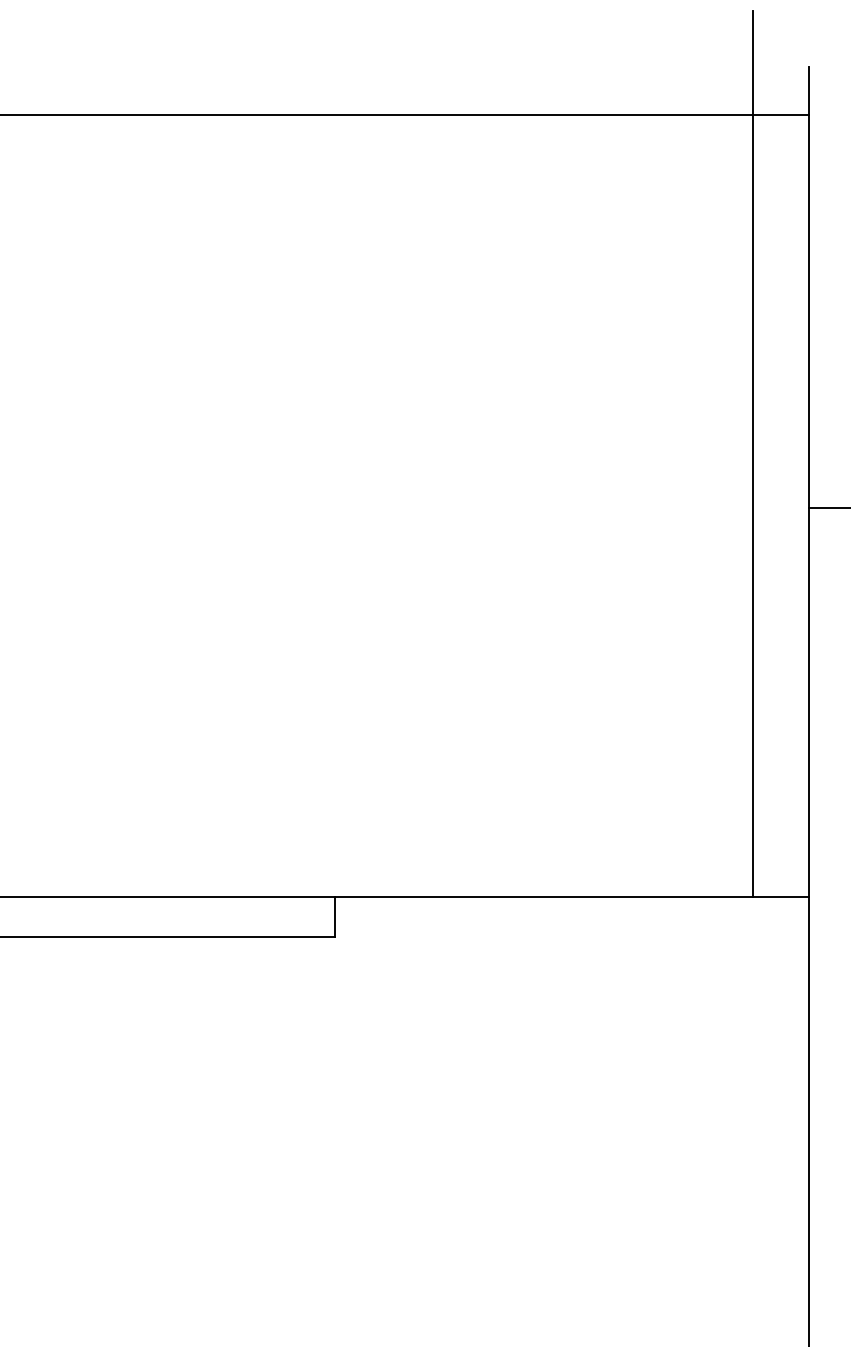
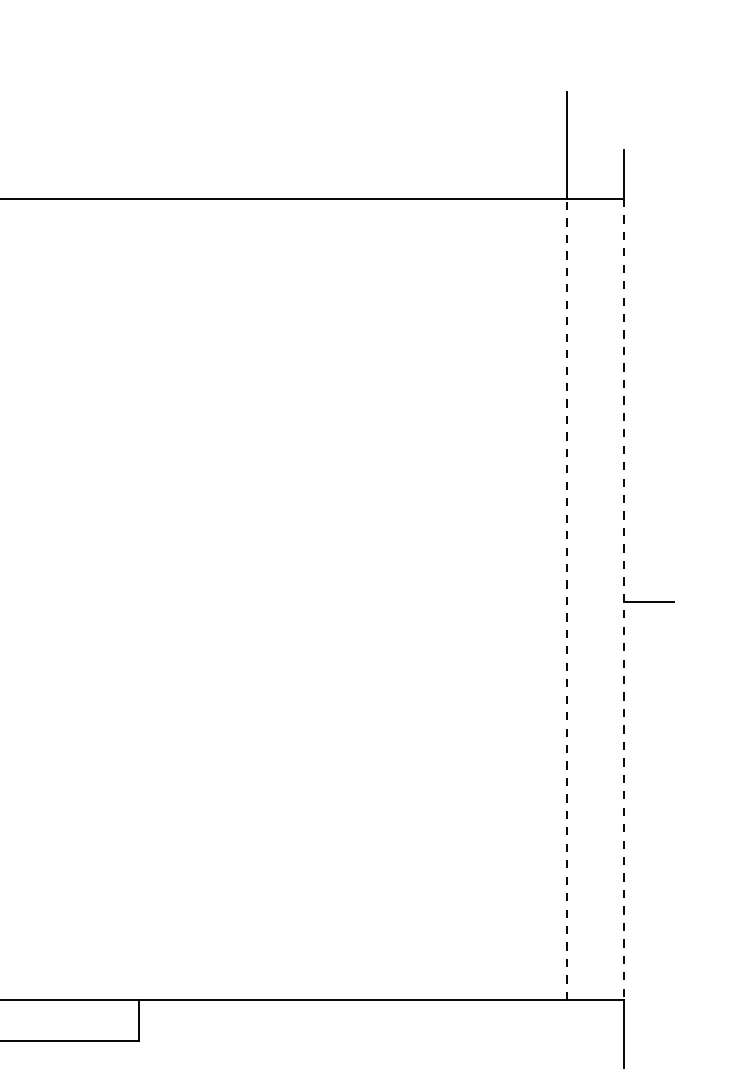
line: (752, 505) -> (566, 598), solid -> dashed
line: (808, 506) -> (623, 599), solid -> dashed

